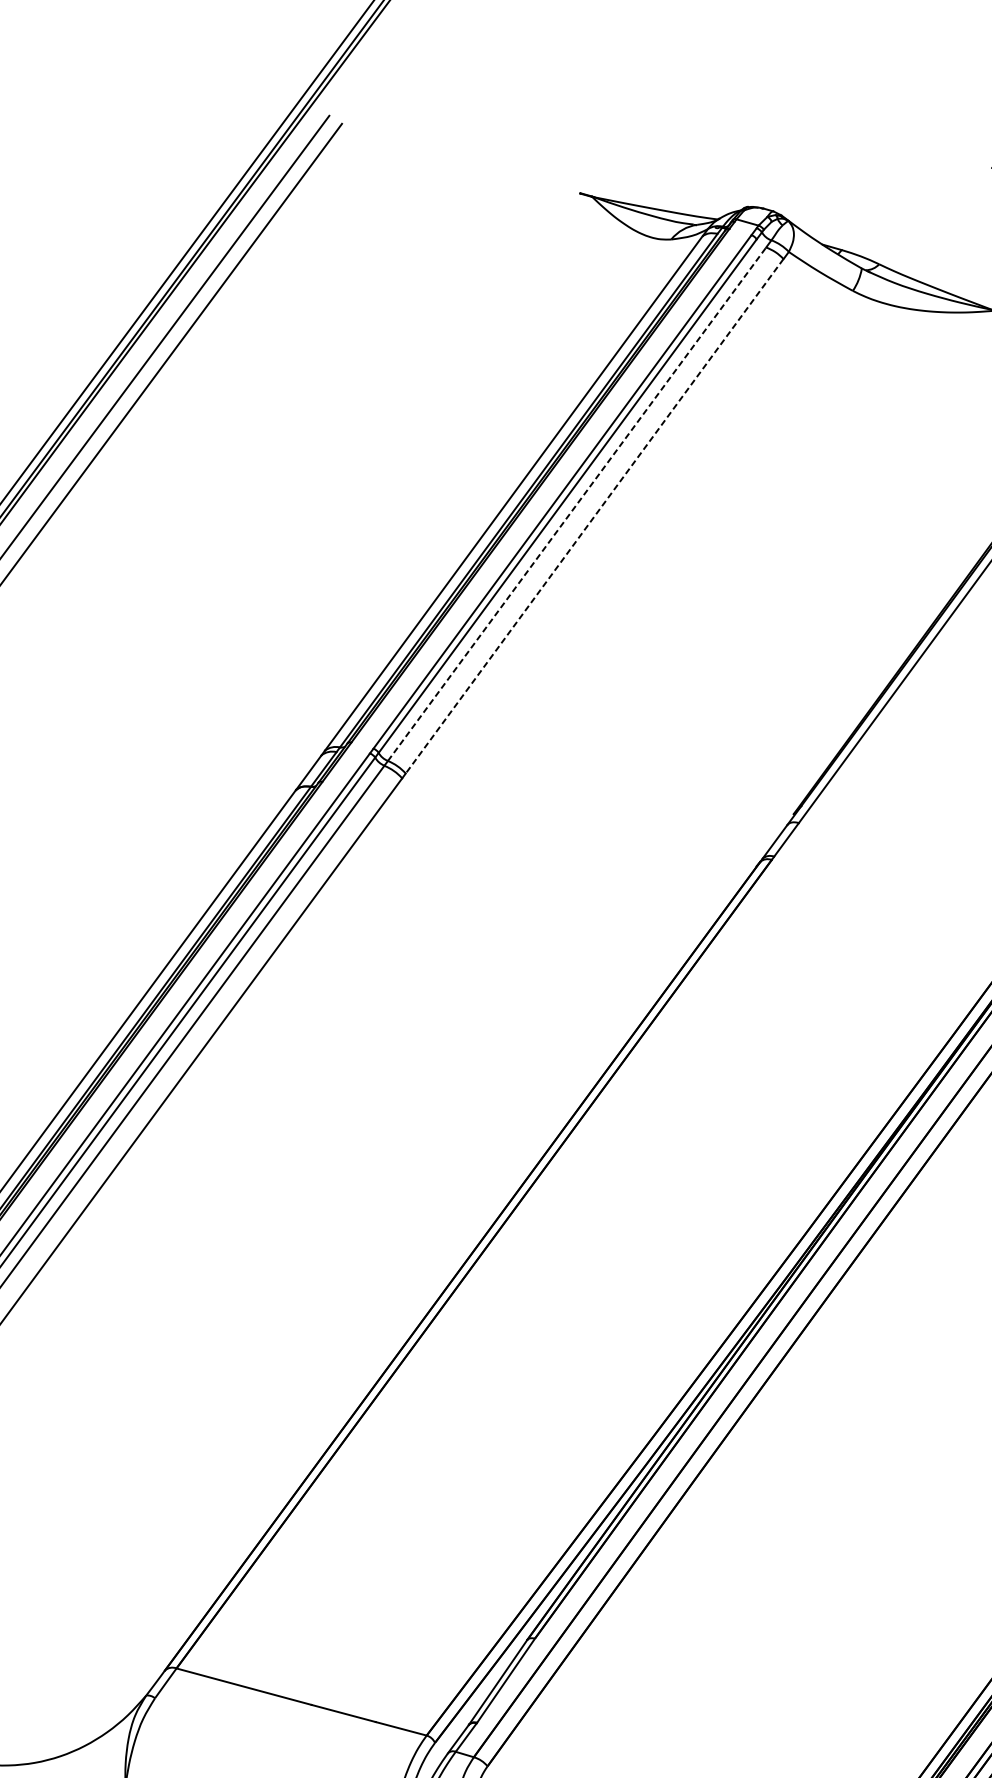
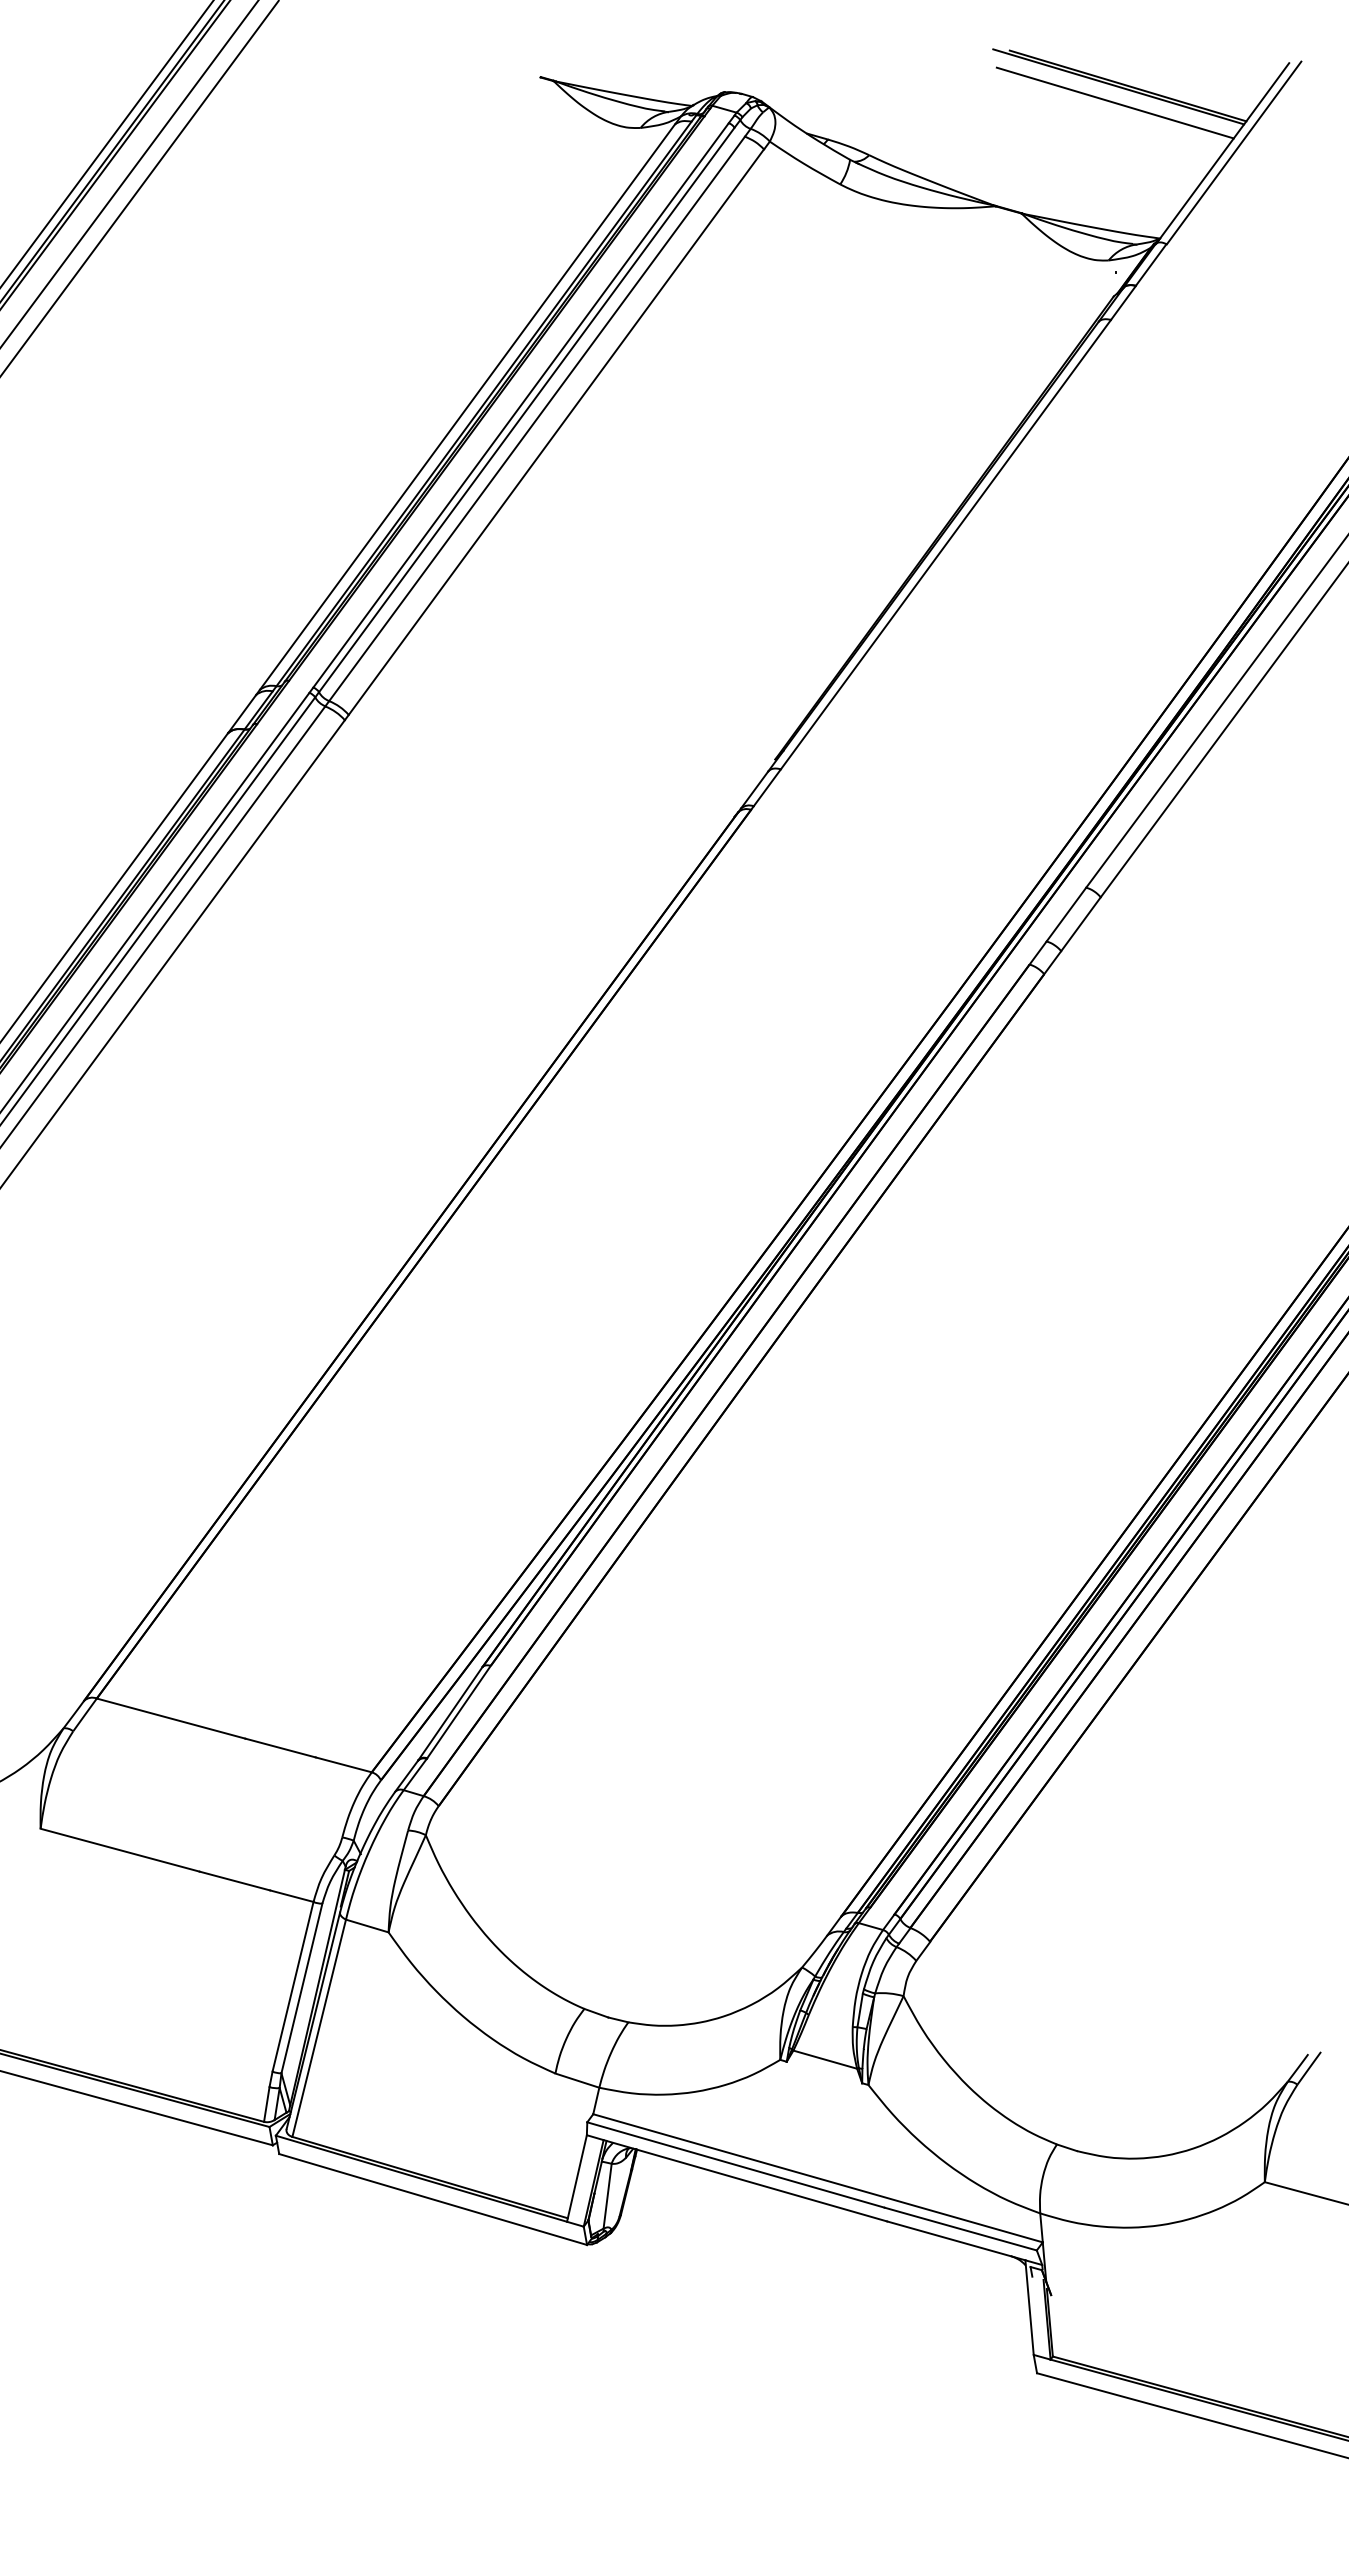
line: (577, 503) -> (537, 418), dashed -> solid
line: (594, 516) -> (556, 432), dashed -> solid

